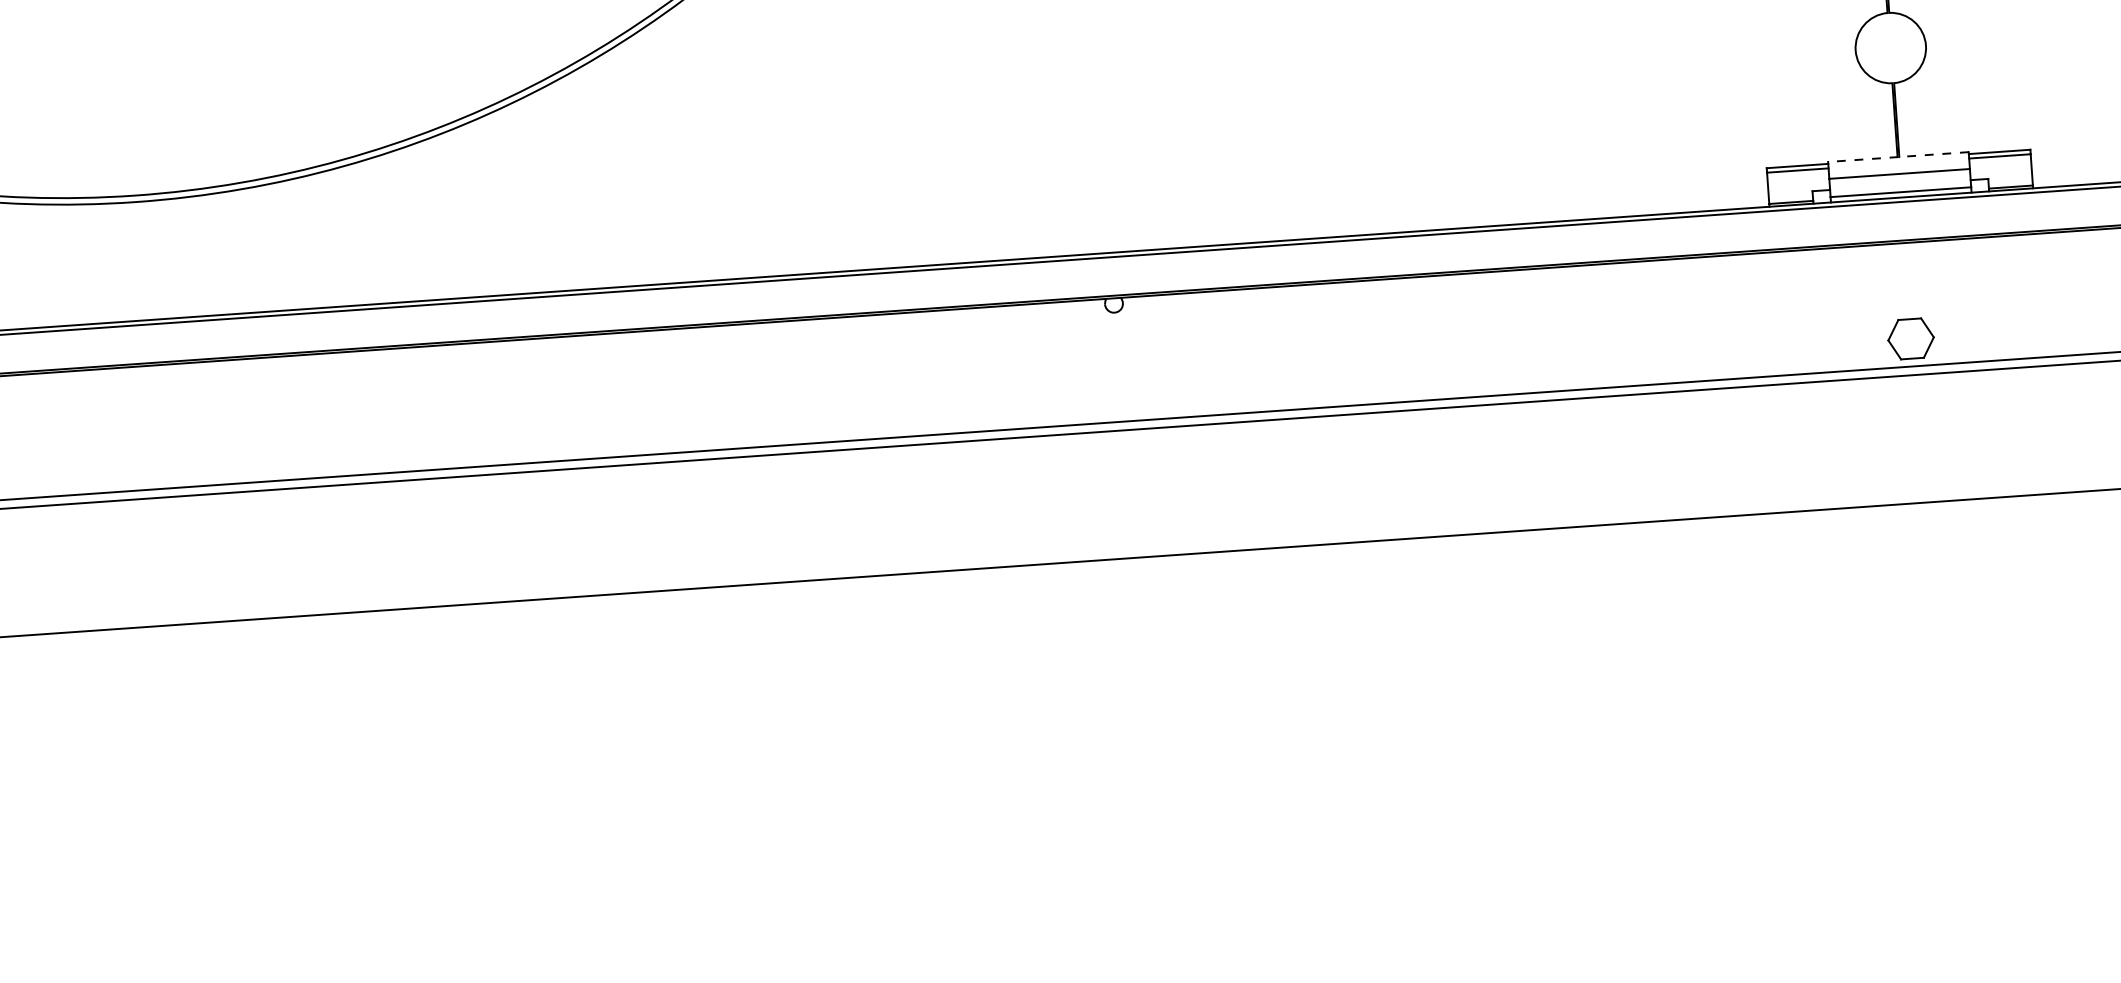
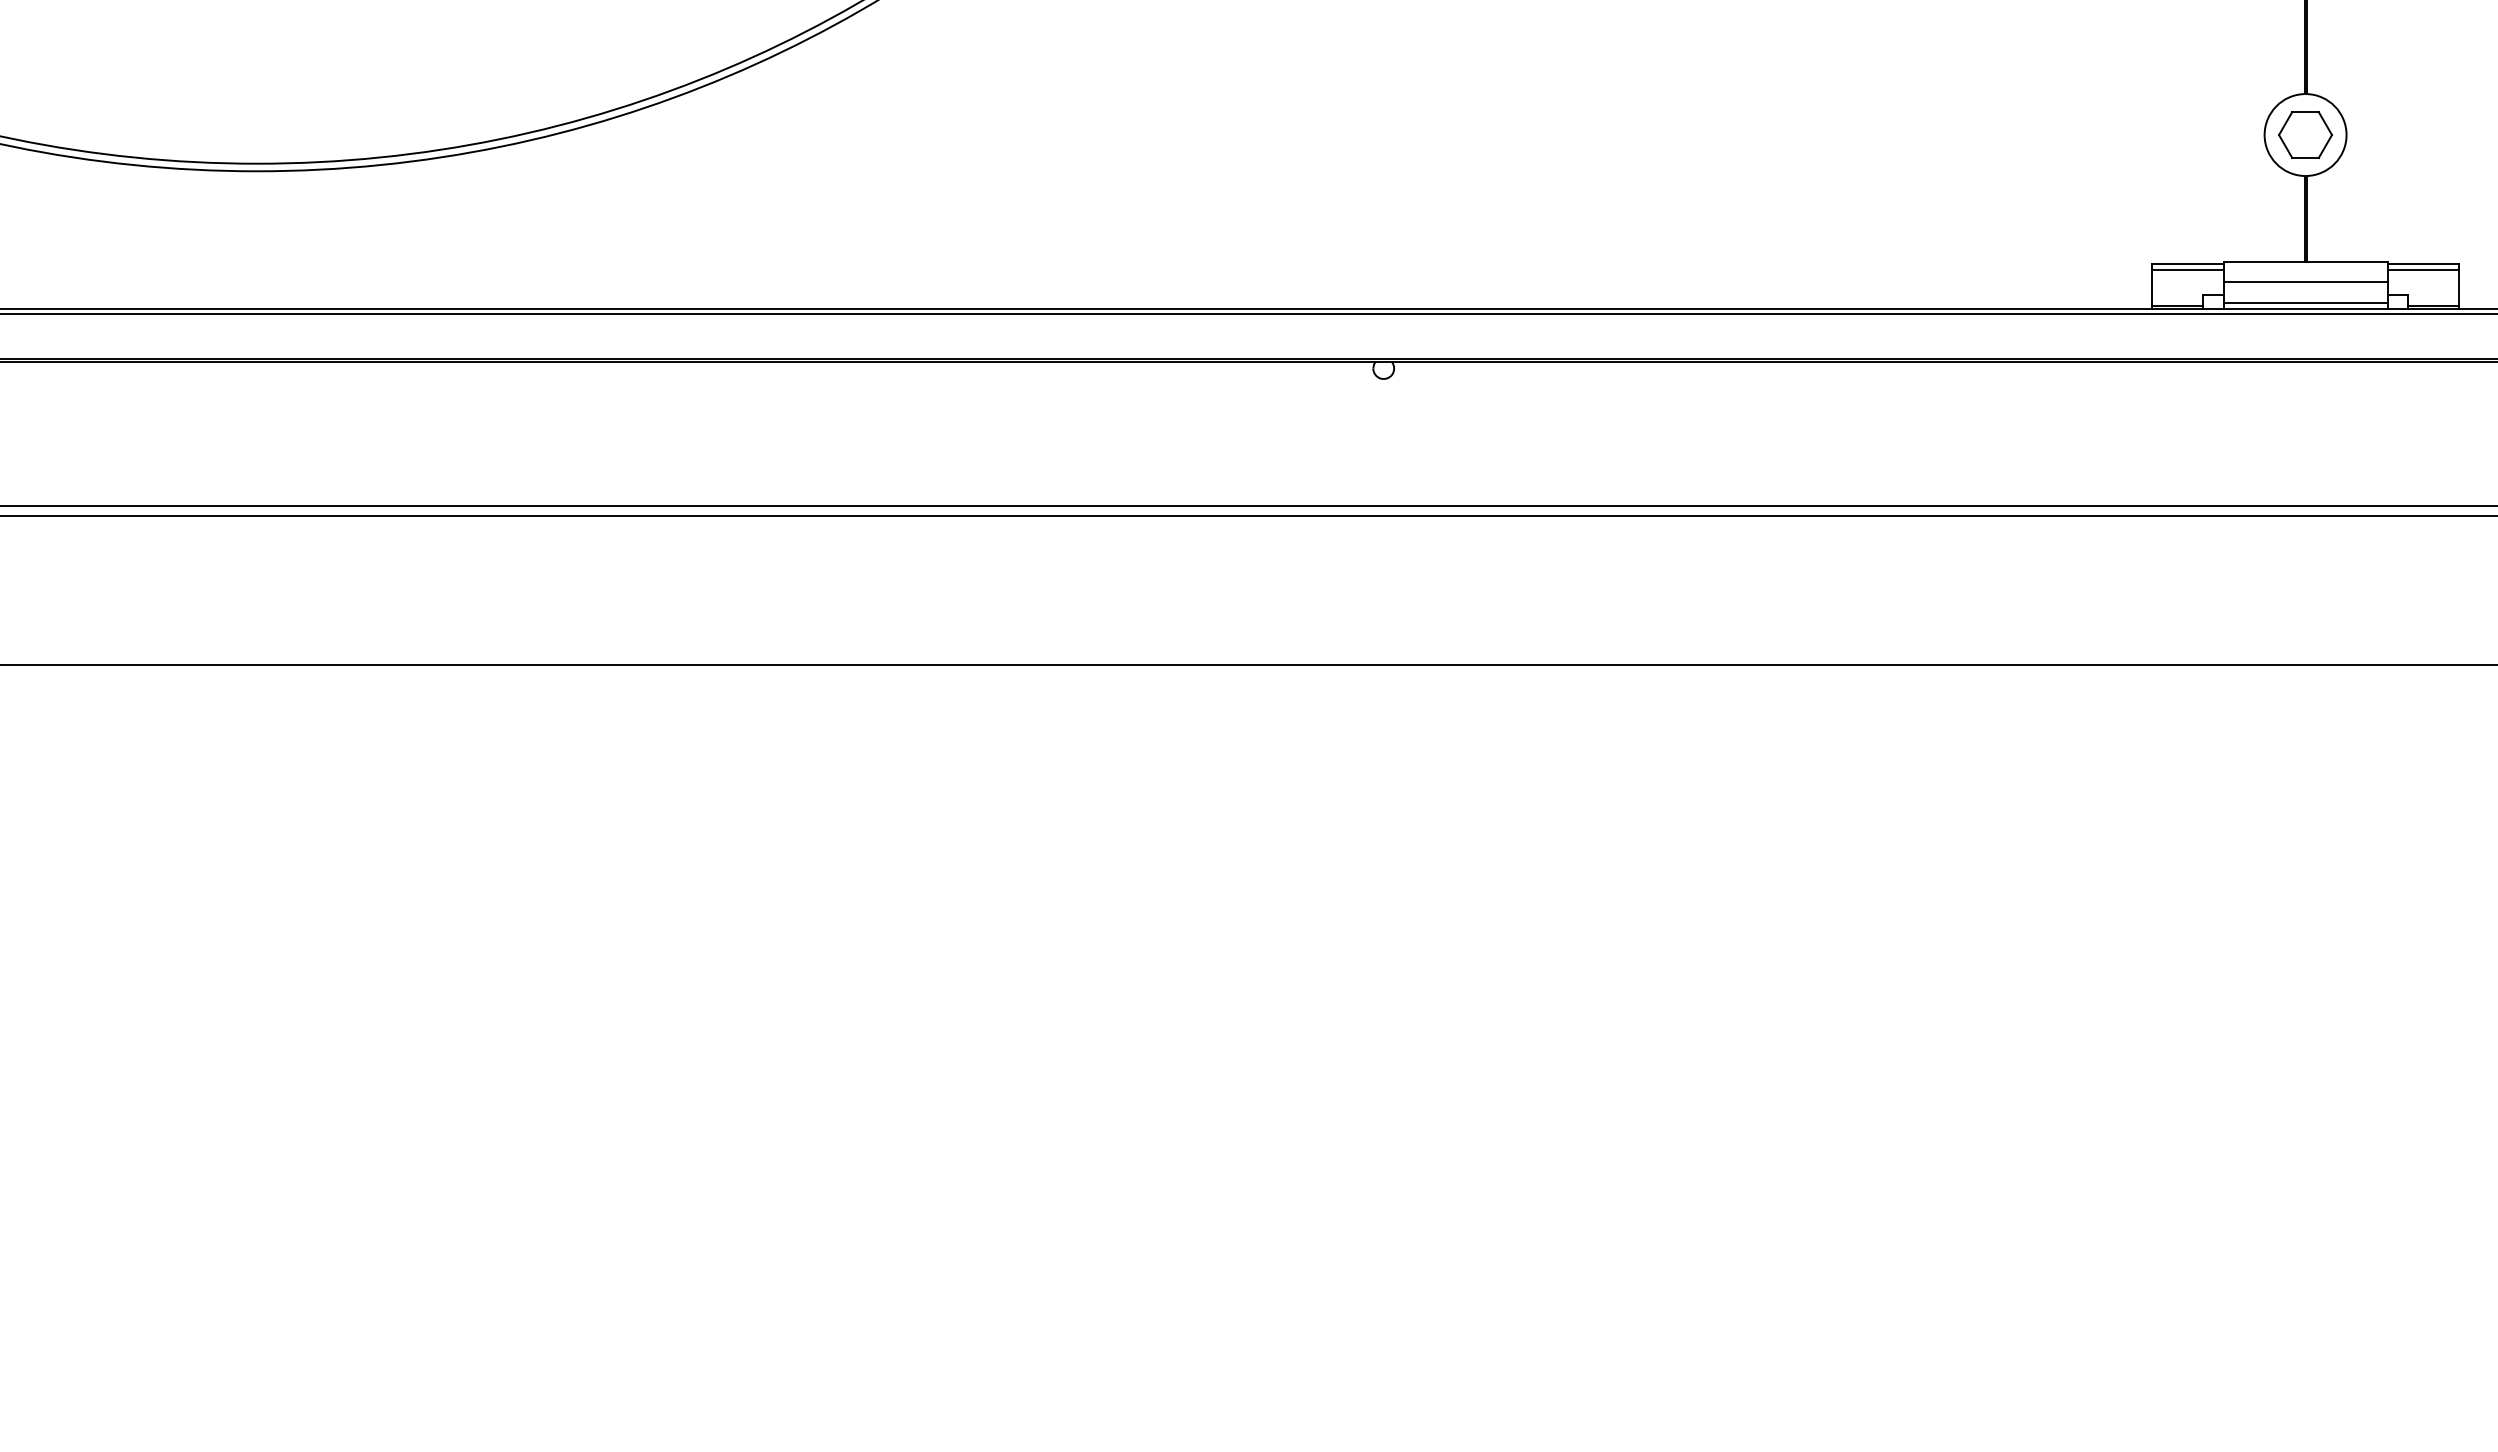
line: (1898, 157) -> (2305, 262), dashed -> solid
part: (1911, 338) -> (2305, 134), moved

